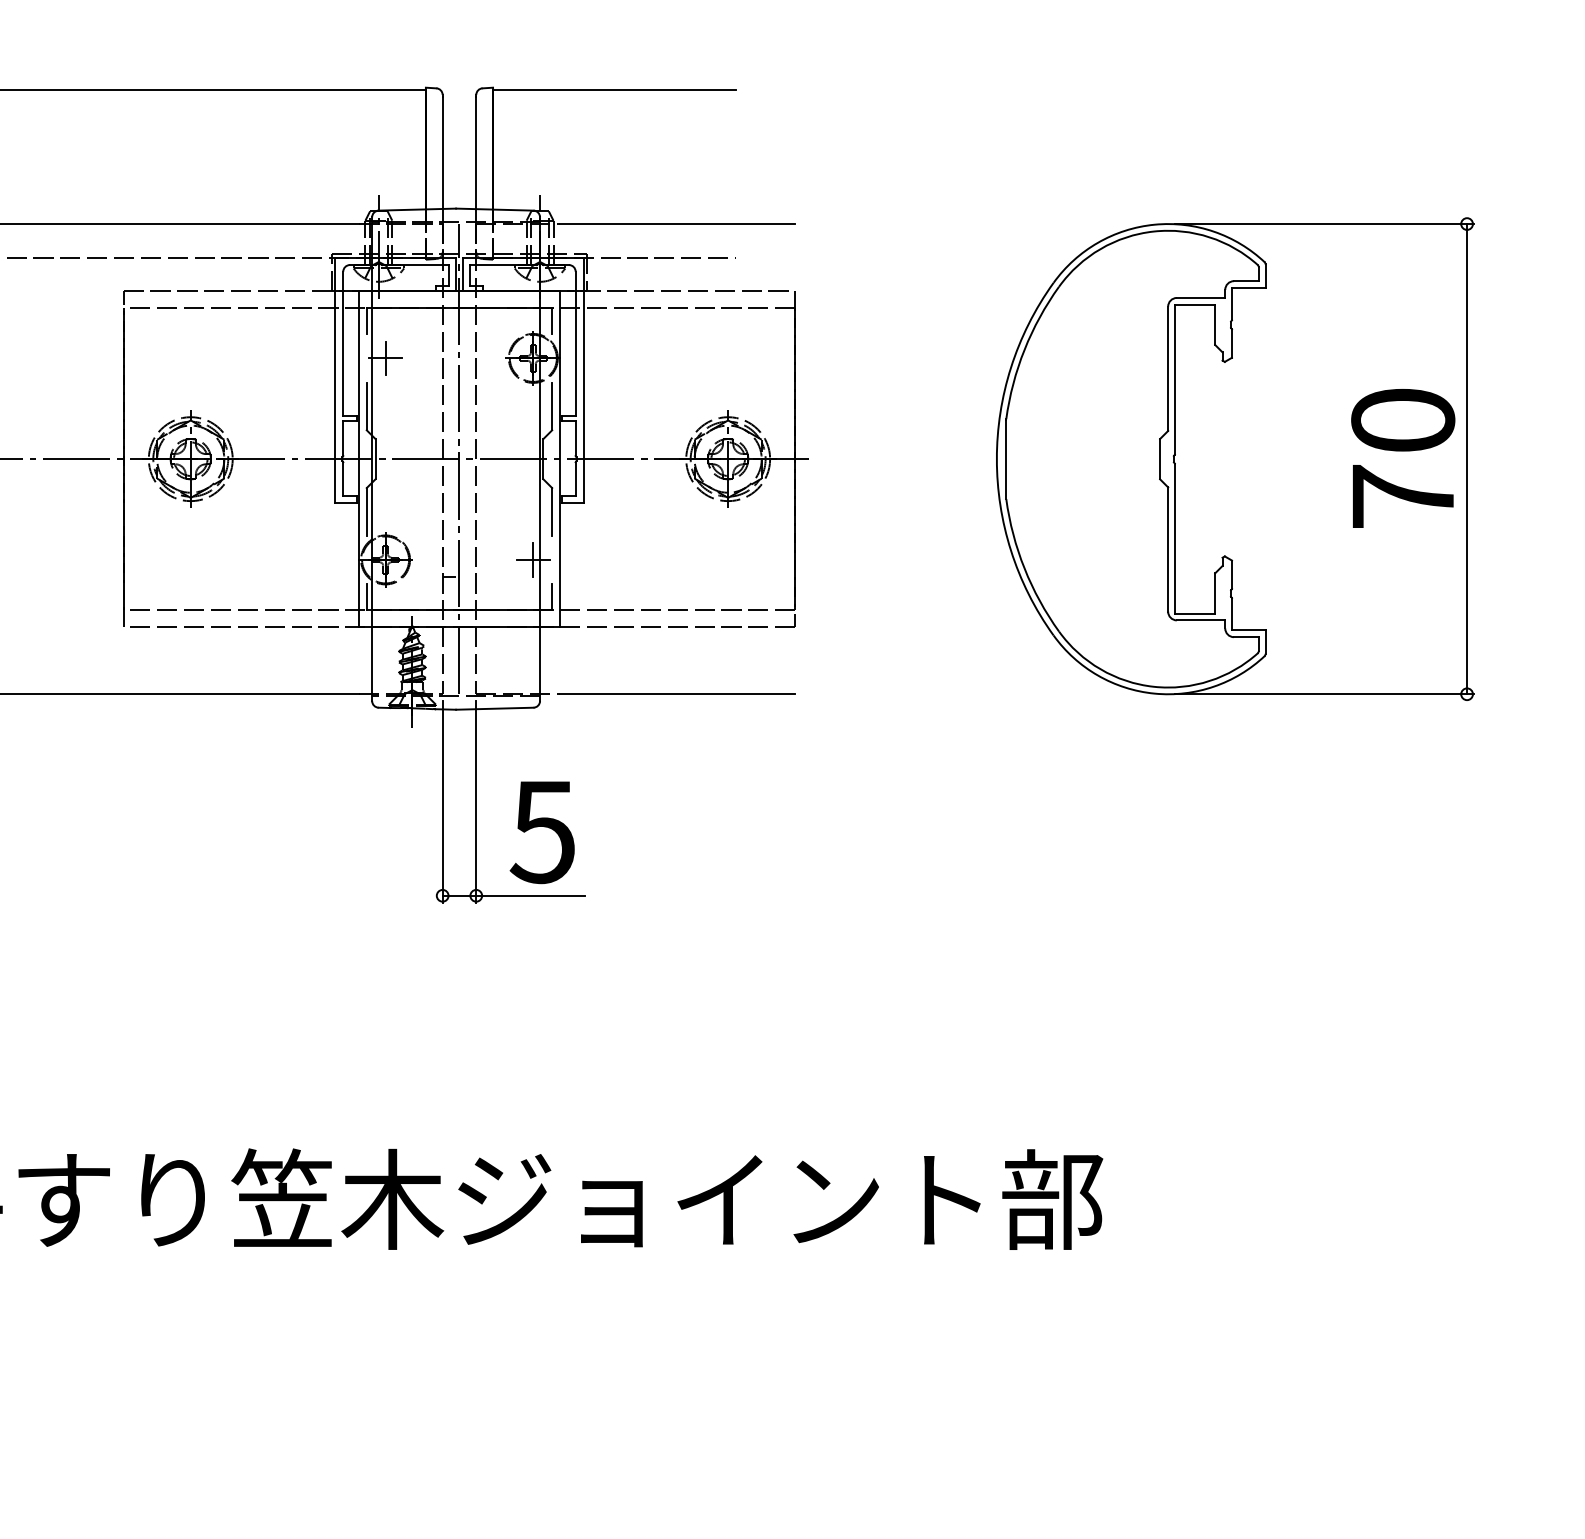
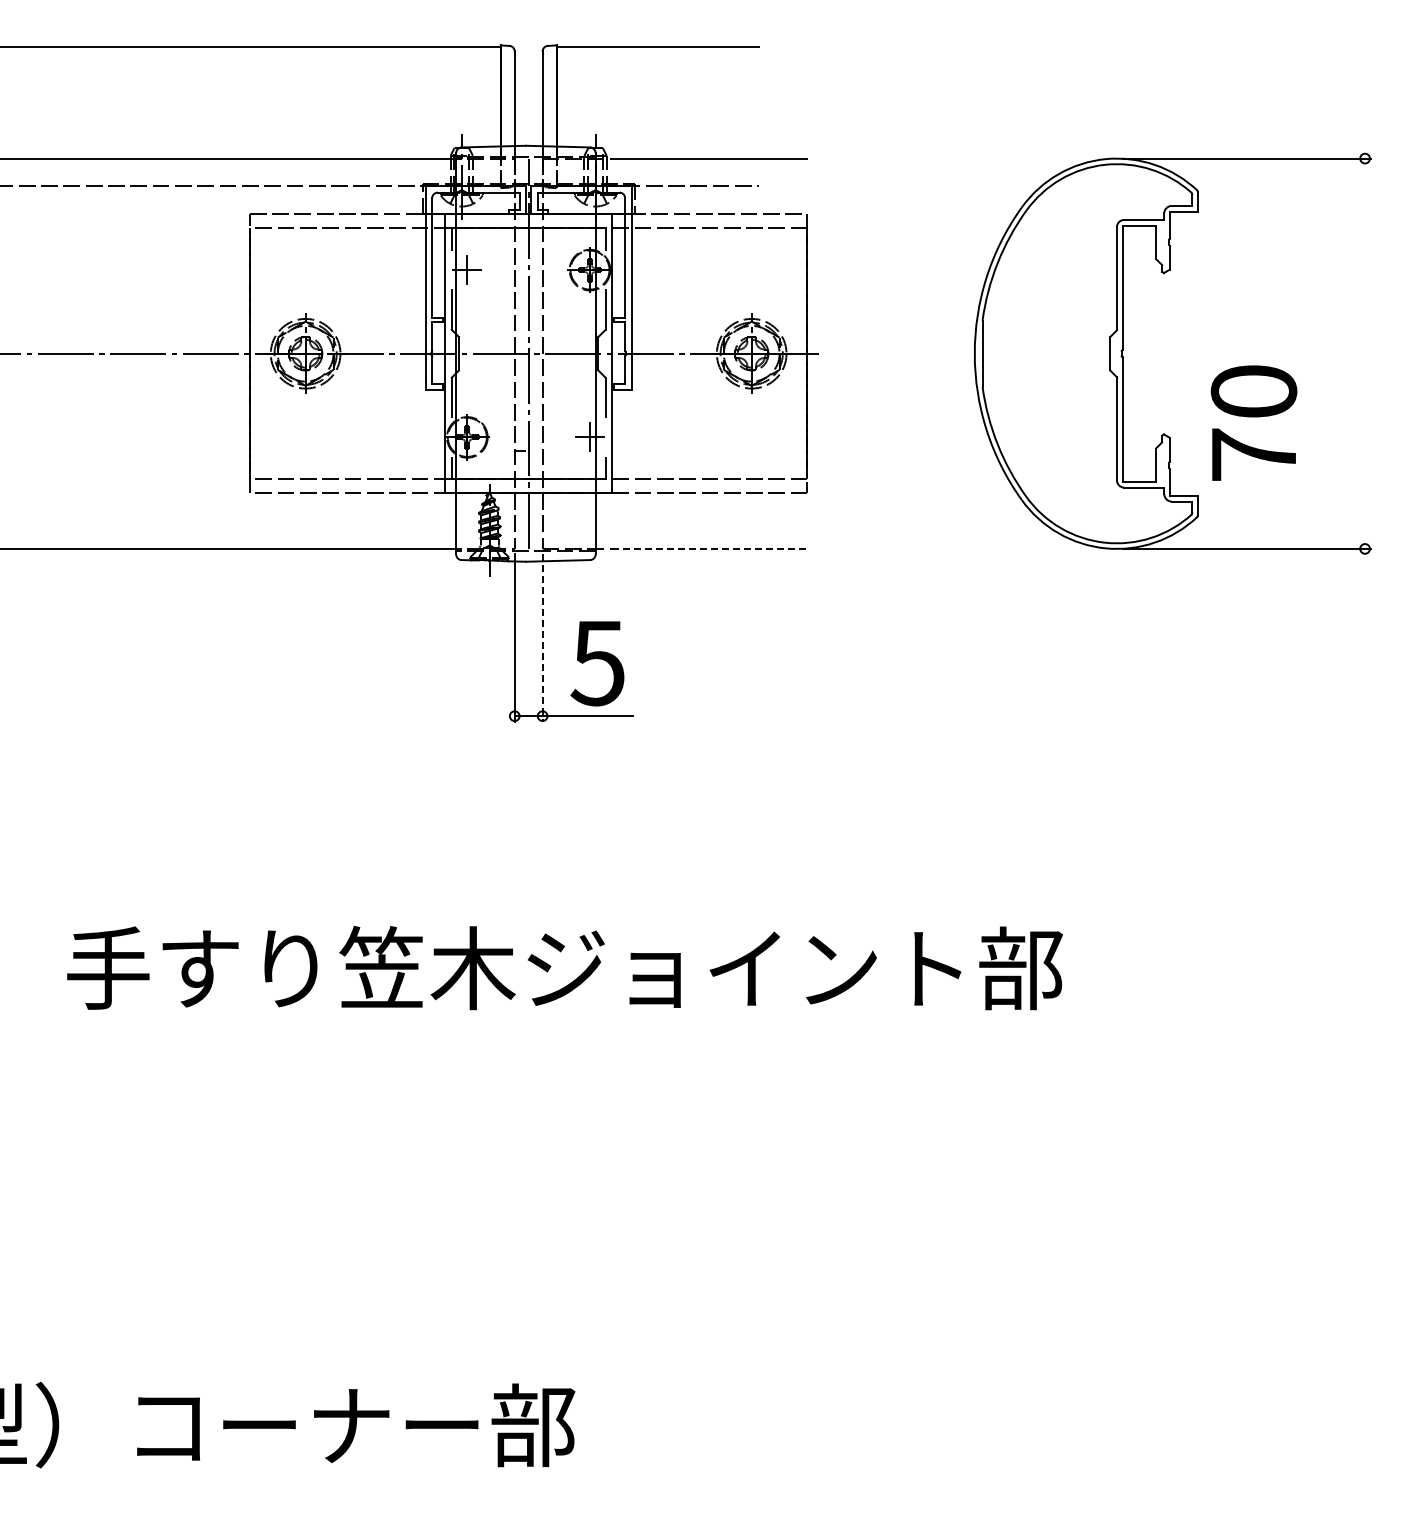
text: (1402, 457) -> (1253, 422), moved
line: (1467, 458) -> (1365, 353), removed
line: (677, 693) -> (709, 548), solid -> dashed
line: (476, 802) -> (542, 638), solid -> dashed

